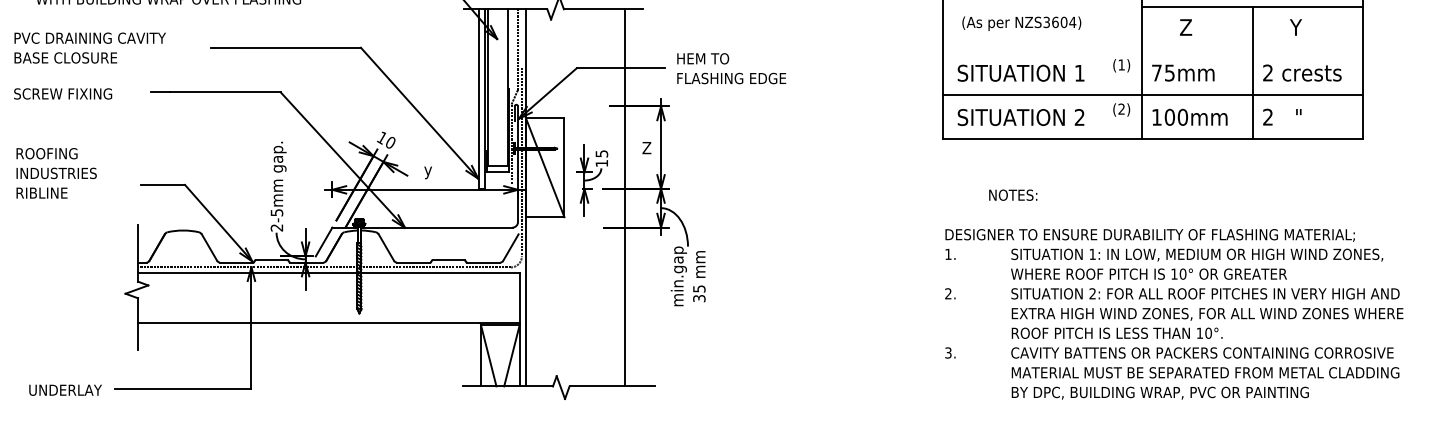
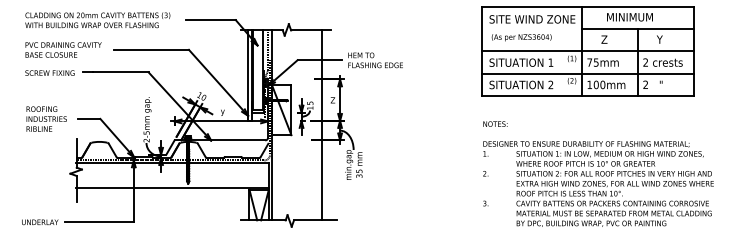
text: (89, 47) -> (63, 49), moved
line: (1152, 51) -> (587, 51), added
text: (62, 92) -> (49, 72), moved
text: (56, 172) -> (46, 118), moved
text: (1013, 194) -> (495, 123), moved

